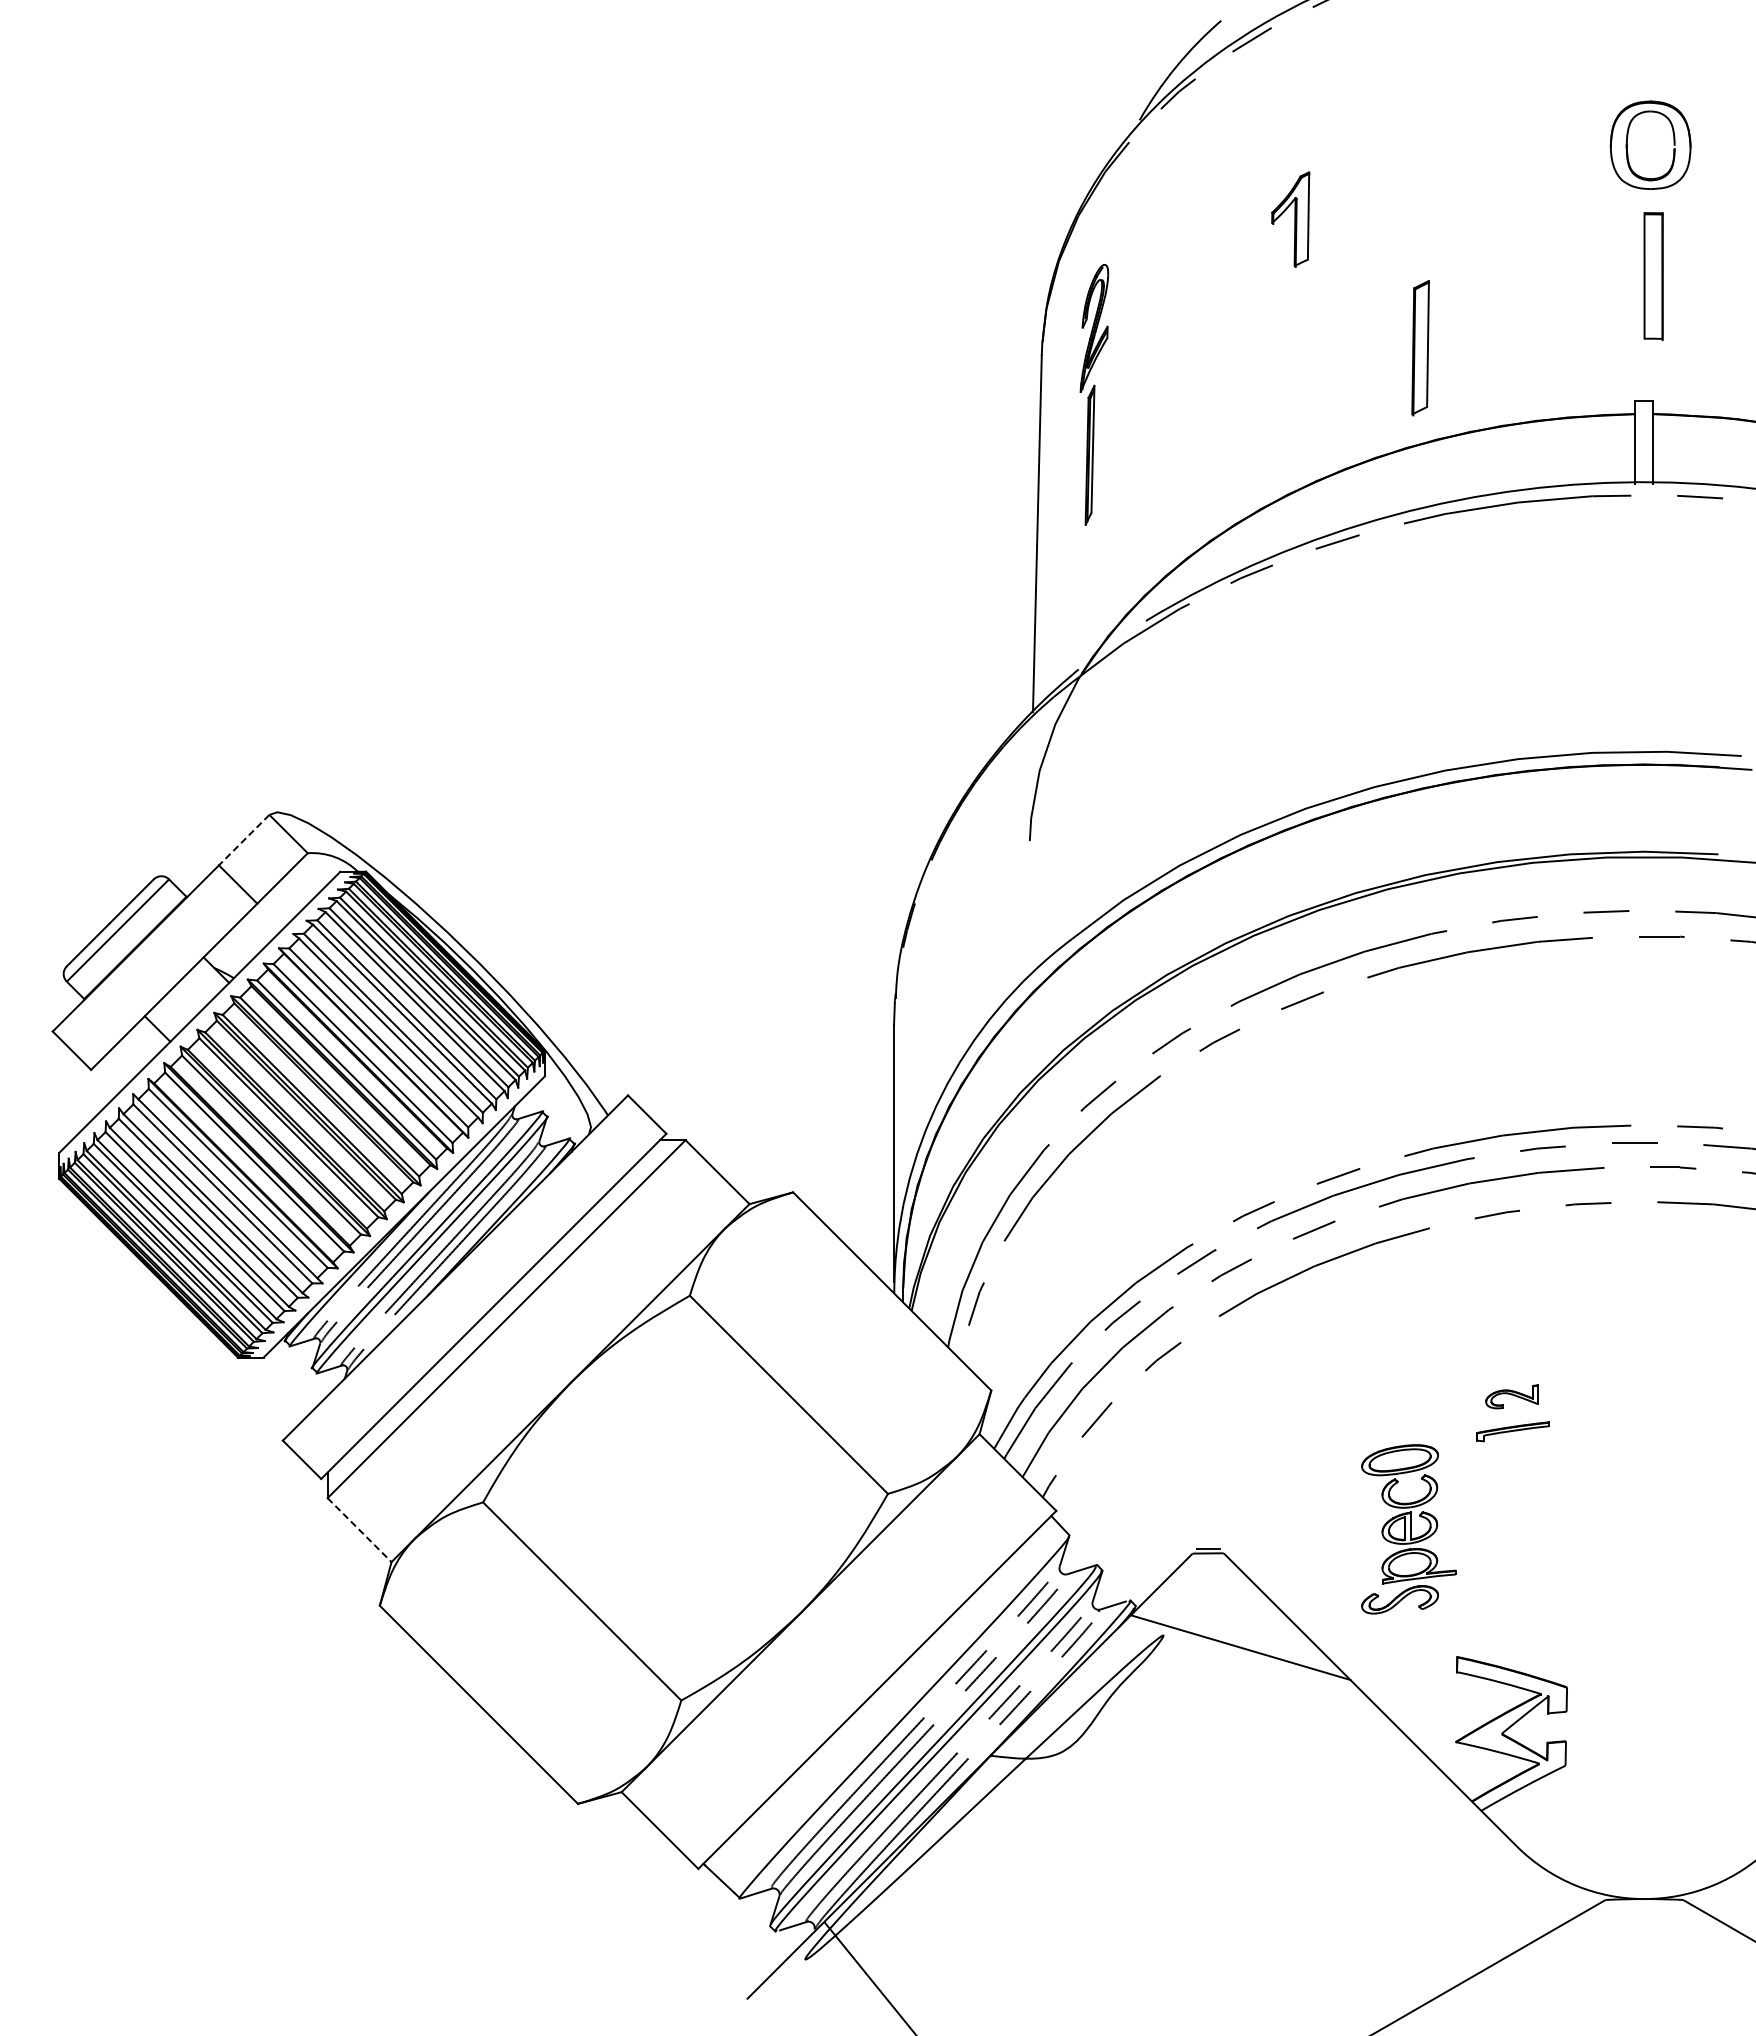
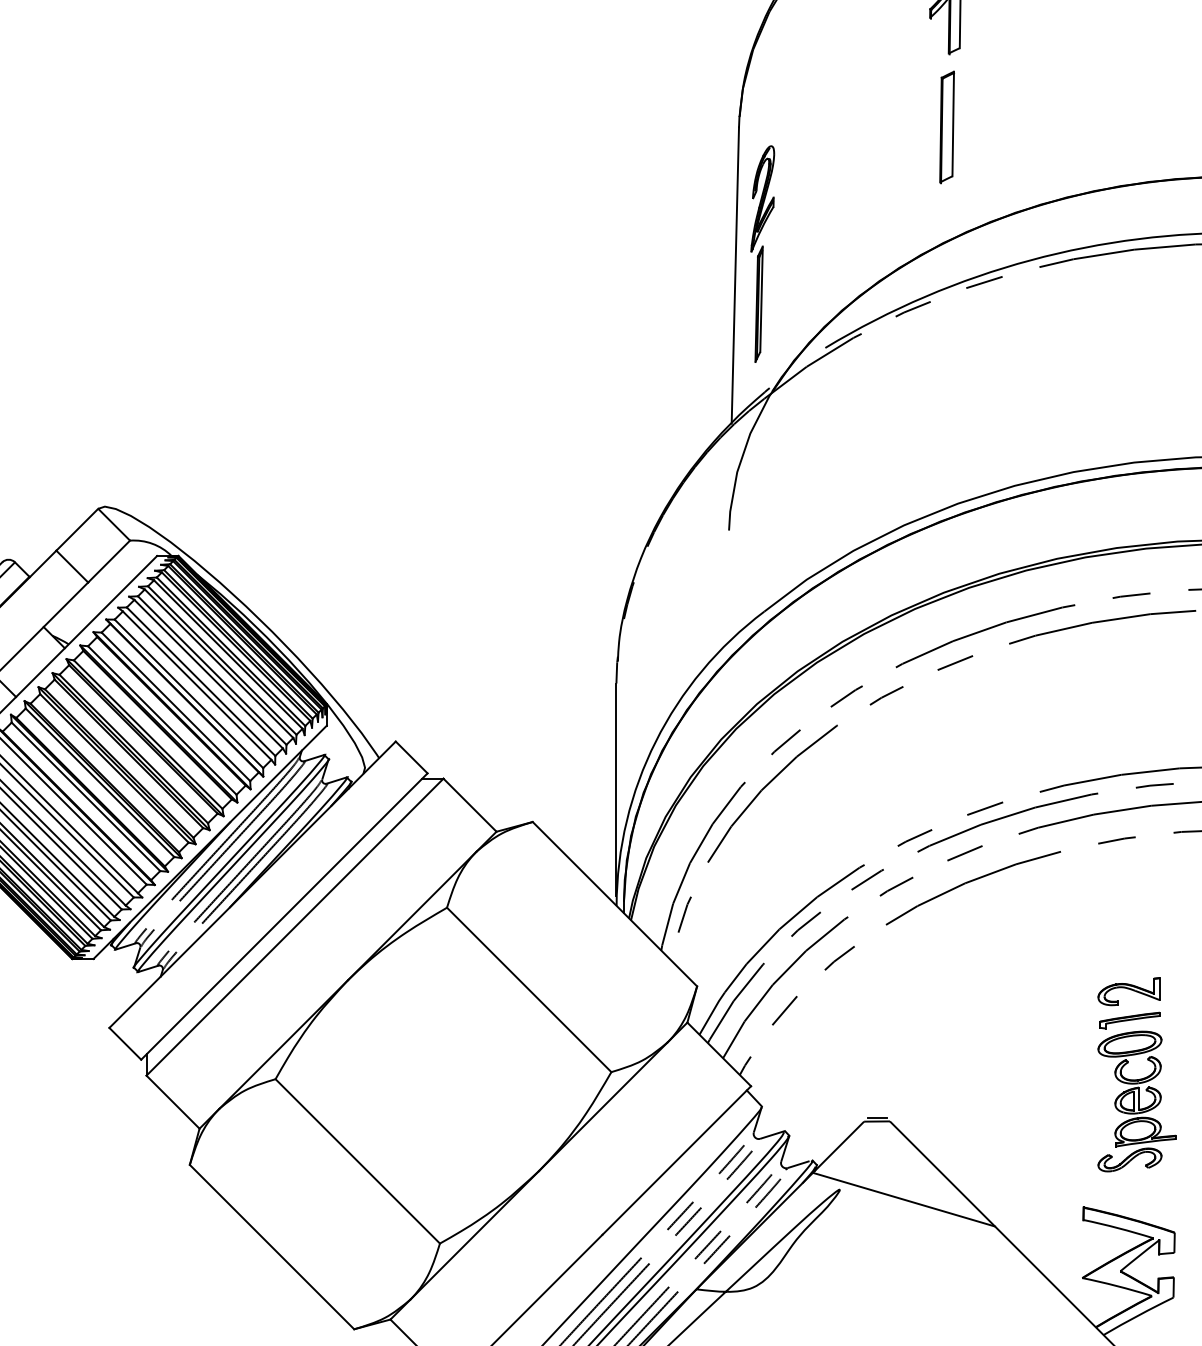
part: (1420, 348) -> (946, 127), moved
part: (1094, 394) -> (762, 253), moved
line: (244, 840) -> (77, 530), dashed -> solid
part: (1511, 1396) -> (1128, 991), size x1.43
part: (1408, 1529) -> (1136, 1101), moved
line: (359, 1530) -> (172, 1102), dashed -> solid

